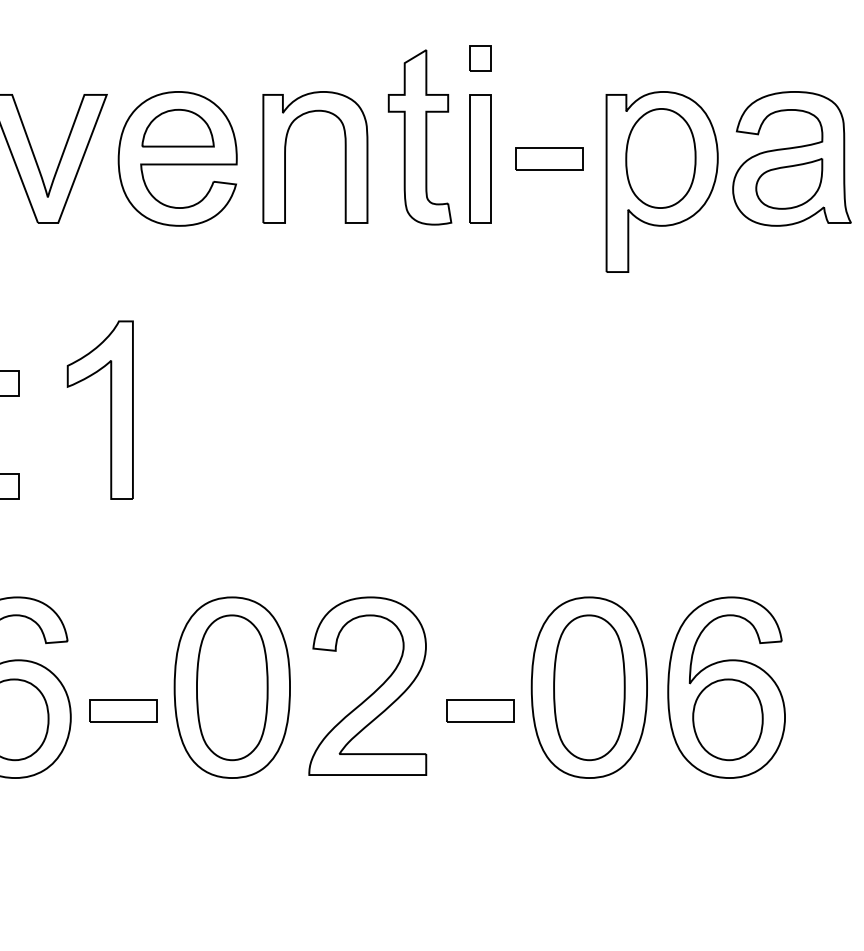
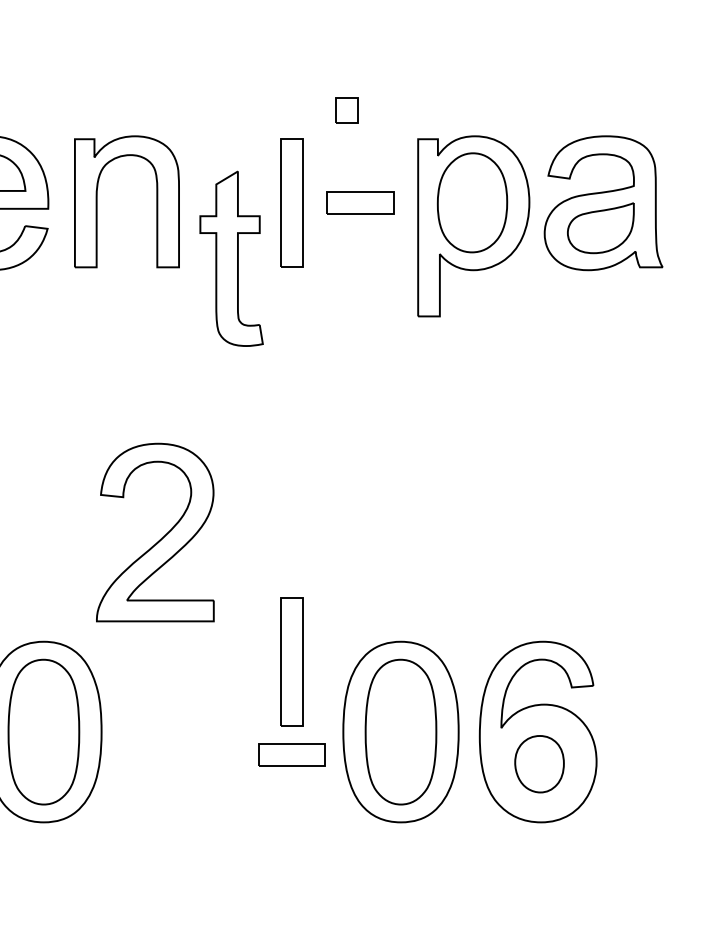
part: (480, 58) -> (347, 110), moved
part: (419, 137) -> (231, 258), moved
part: (480, 617) -> (292, 661), added
part: (372, 692) -> (160, 538), moved
part: (727, 719) -> (539, 763), size x0.7

